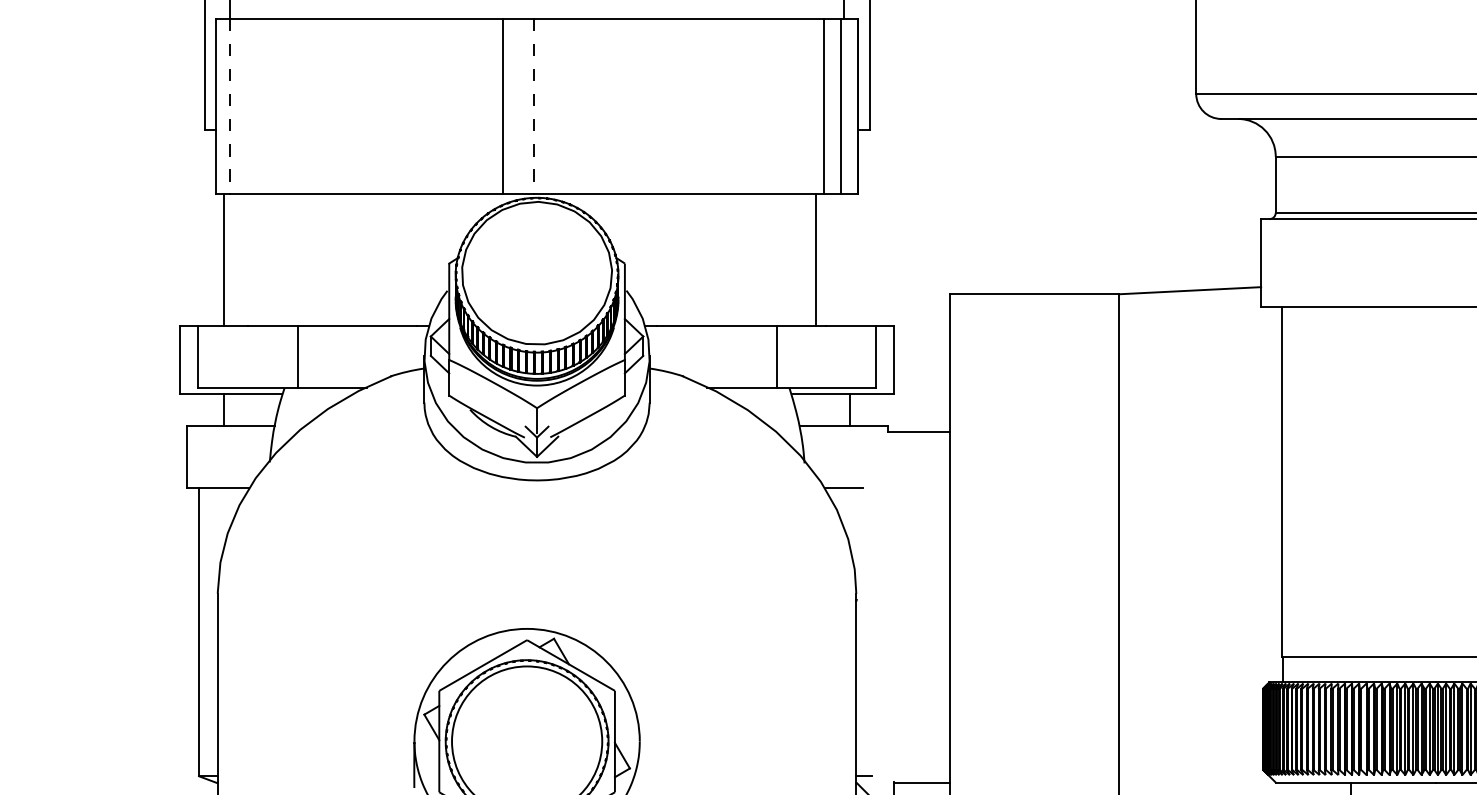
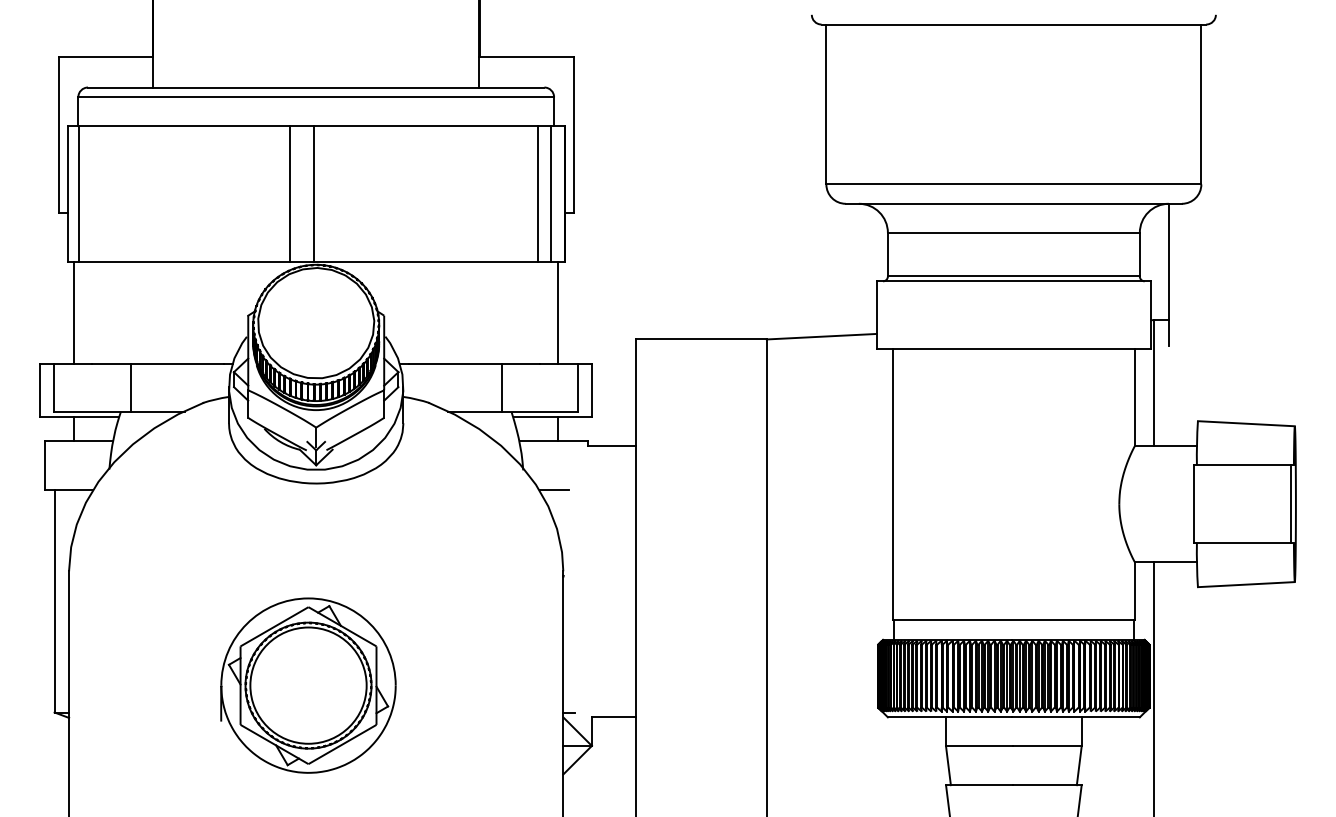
line: (229, 106) -> (78, 194), dashed -> solid
line: (533, 106) -> (313, 194), dashed -> solid
line: (816, 259) -> (558, 312), moved

